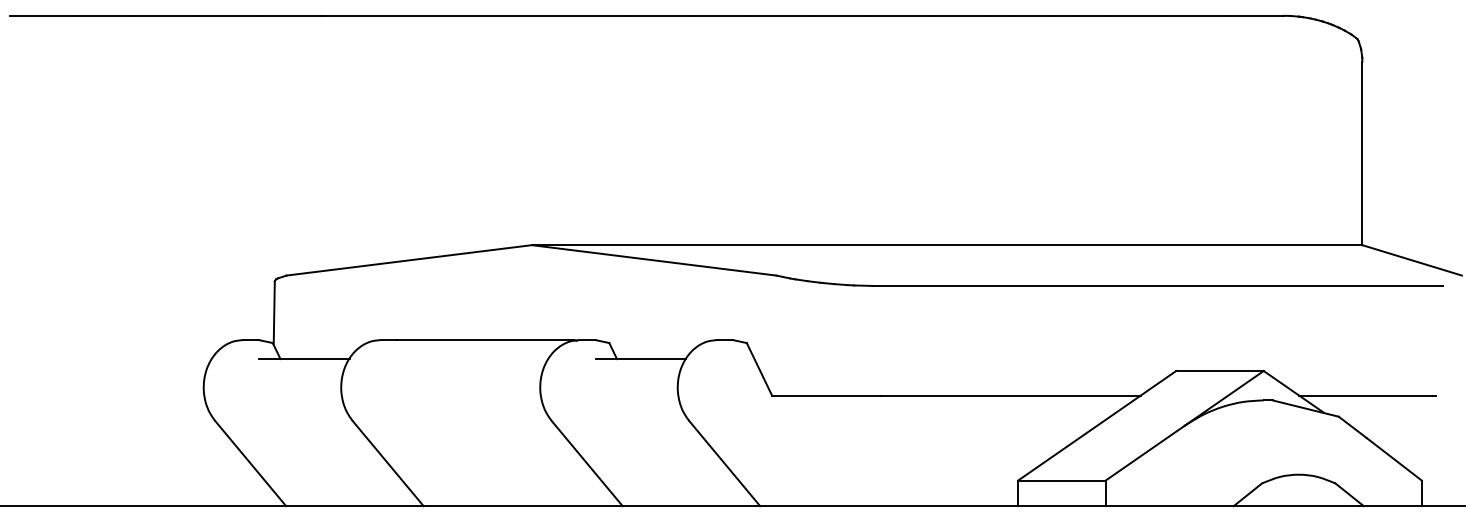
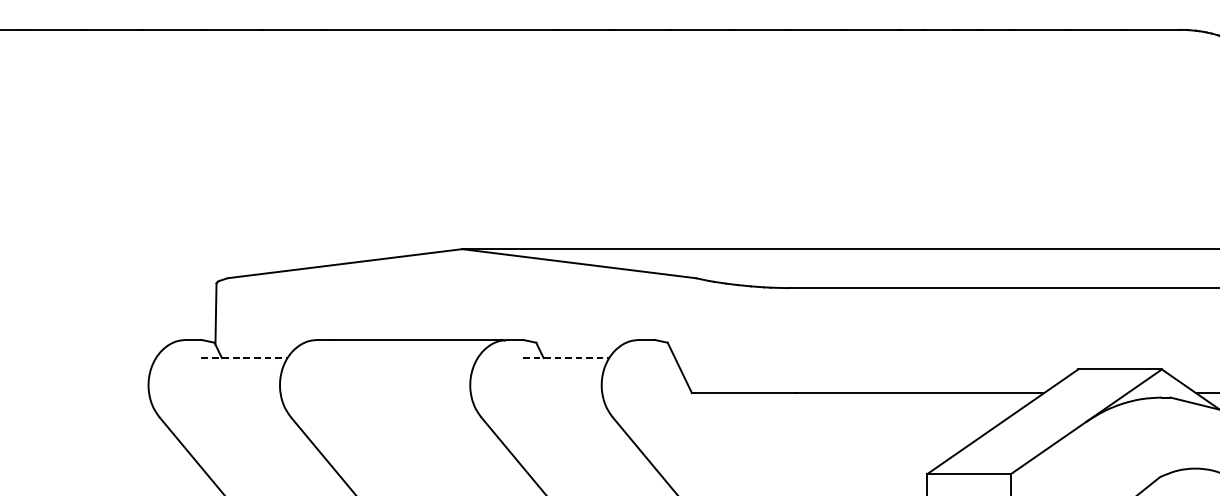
line: (304, 359) -> (244, 358), solid -> dashed
line: (641, 359) -> (567, 358), solid -> dashed

